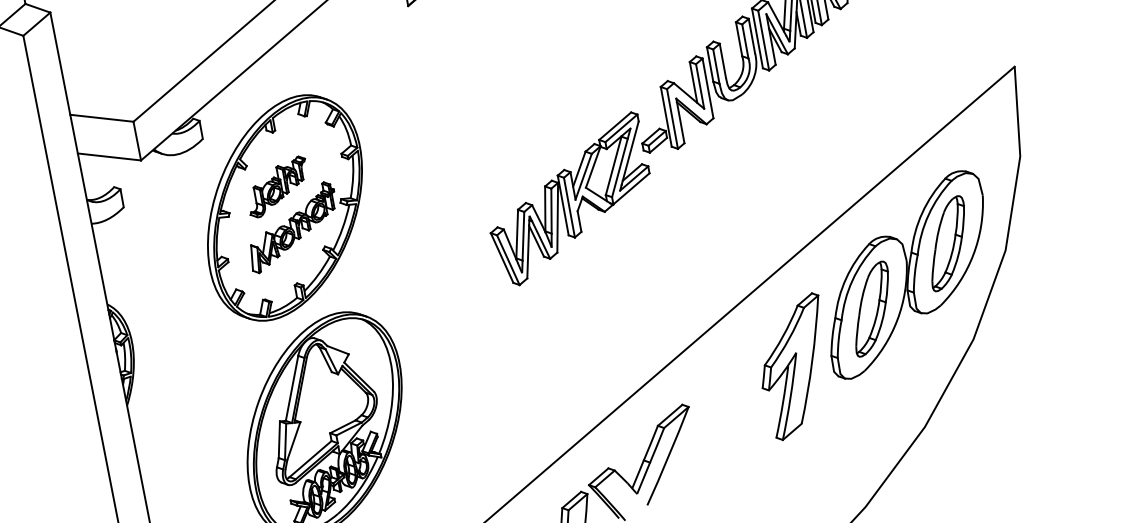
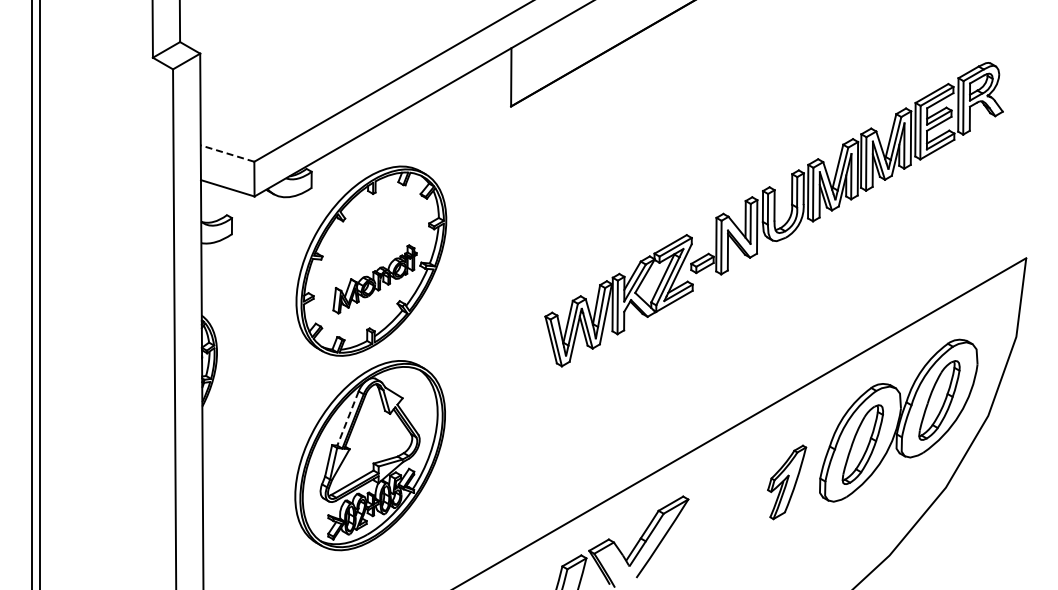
line: (101, 118) -> (227, 153), solid -> dashed
part: (277, 186) -> (368, 241), removed
part: (794, 367) -> (786, 482), size x0.6
line: (291, 388) -> (347, 418), solid -> dashed

